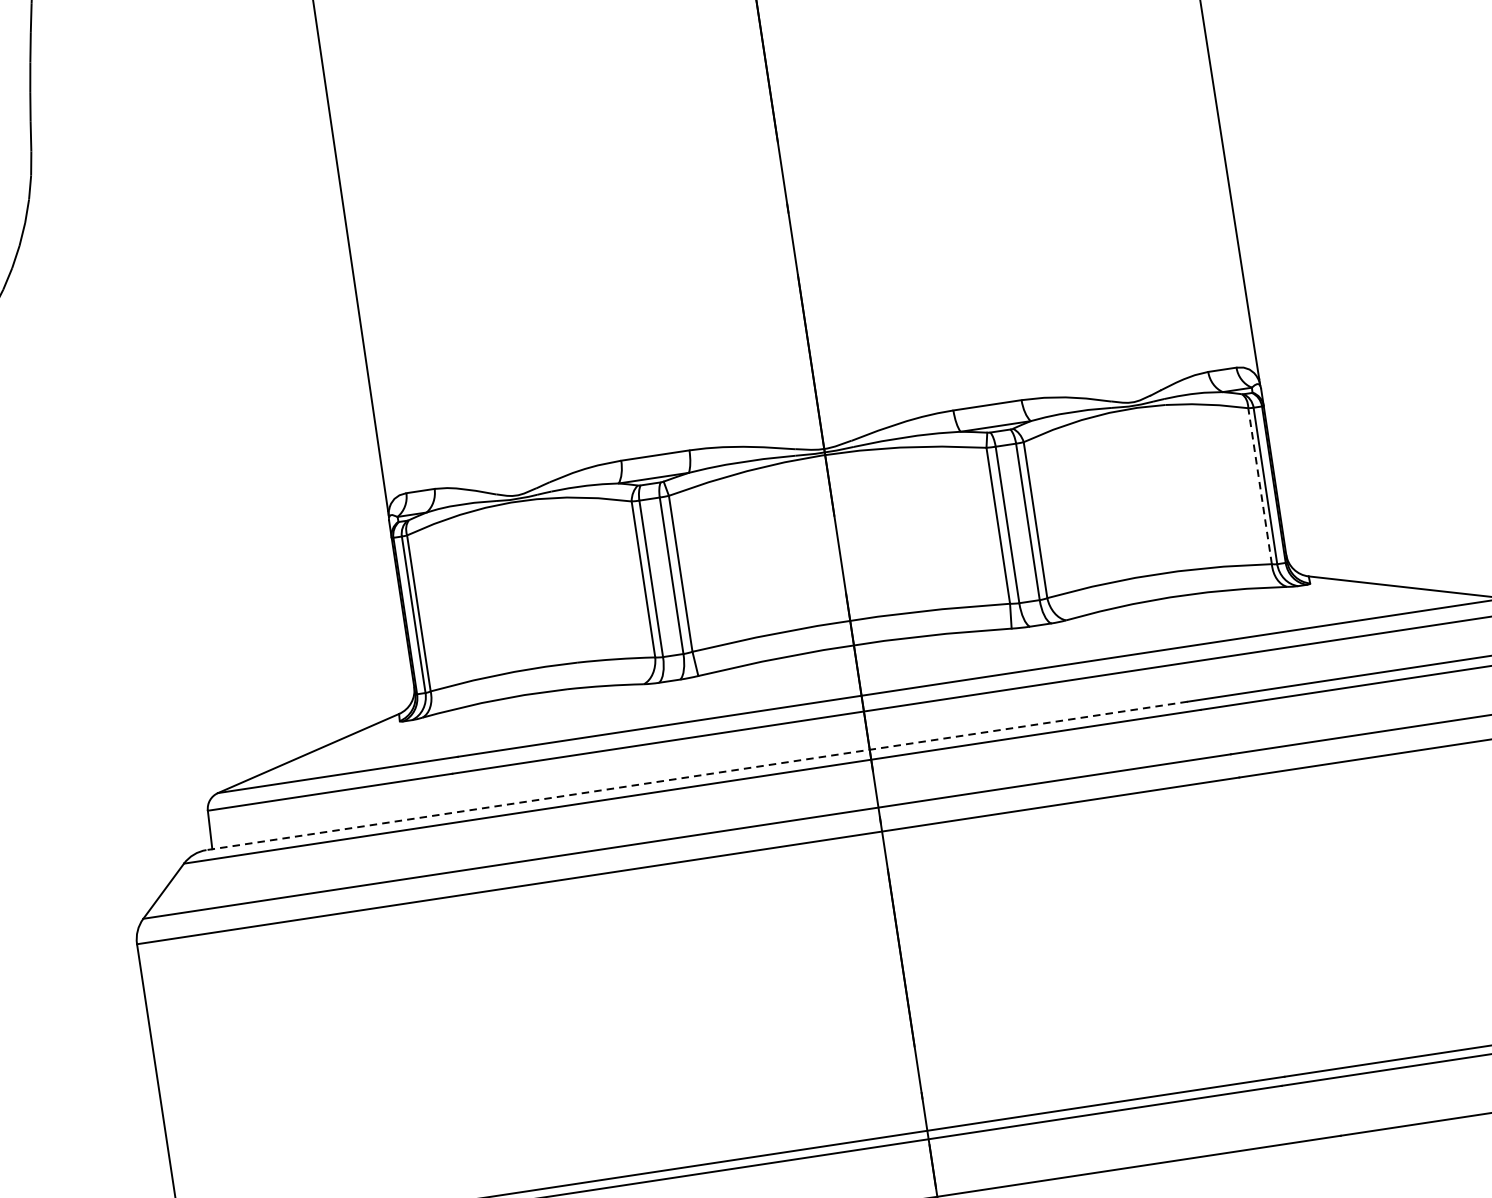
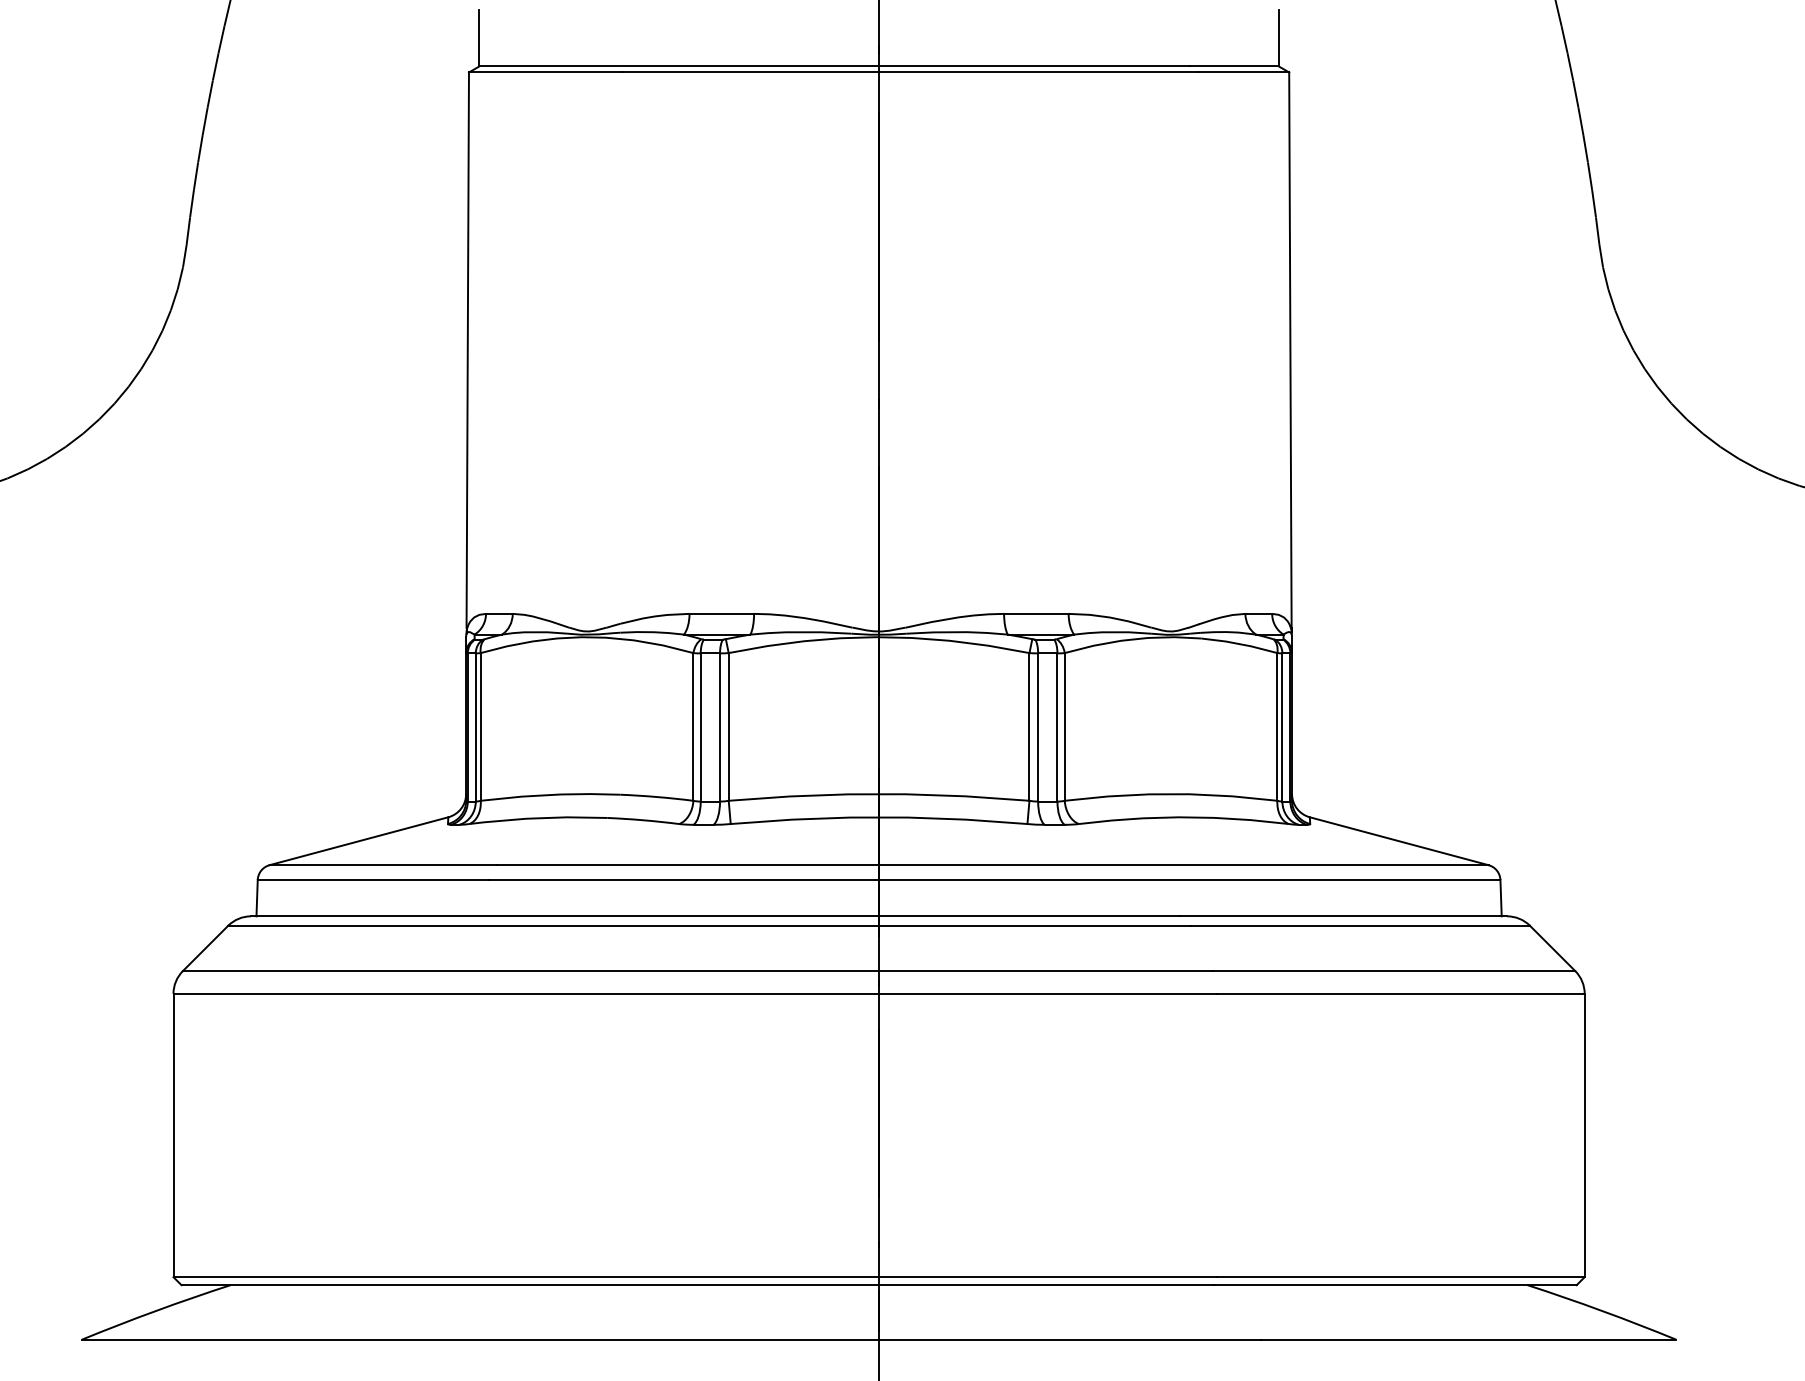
line: (1260, 485) -> (1277, 726), dashed -> solid
line: (697, 776) -> (715, 916), dashed -> solid

